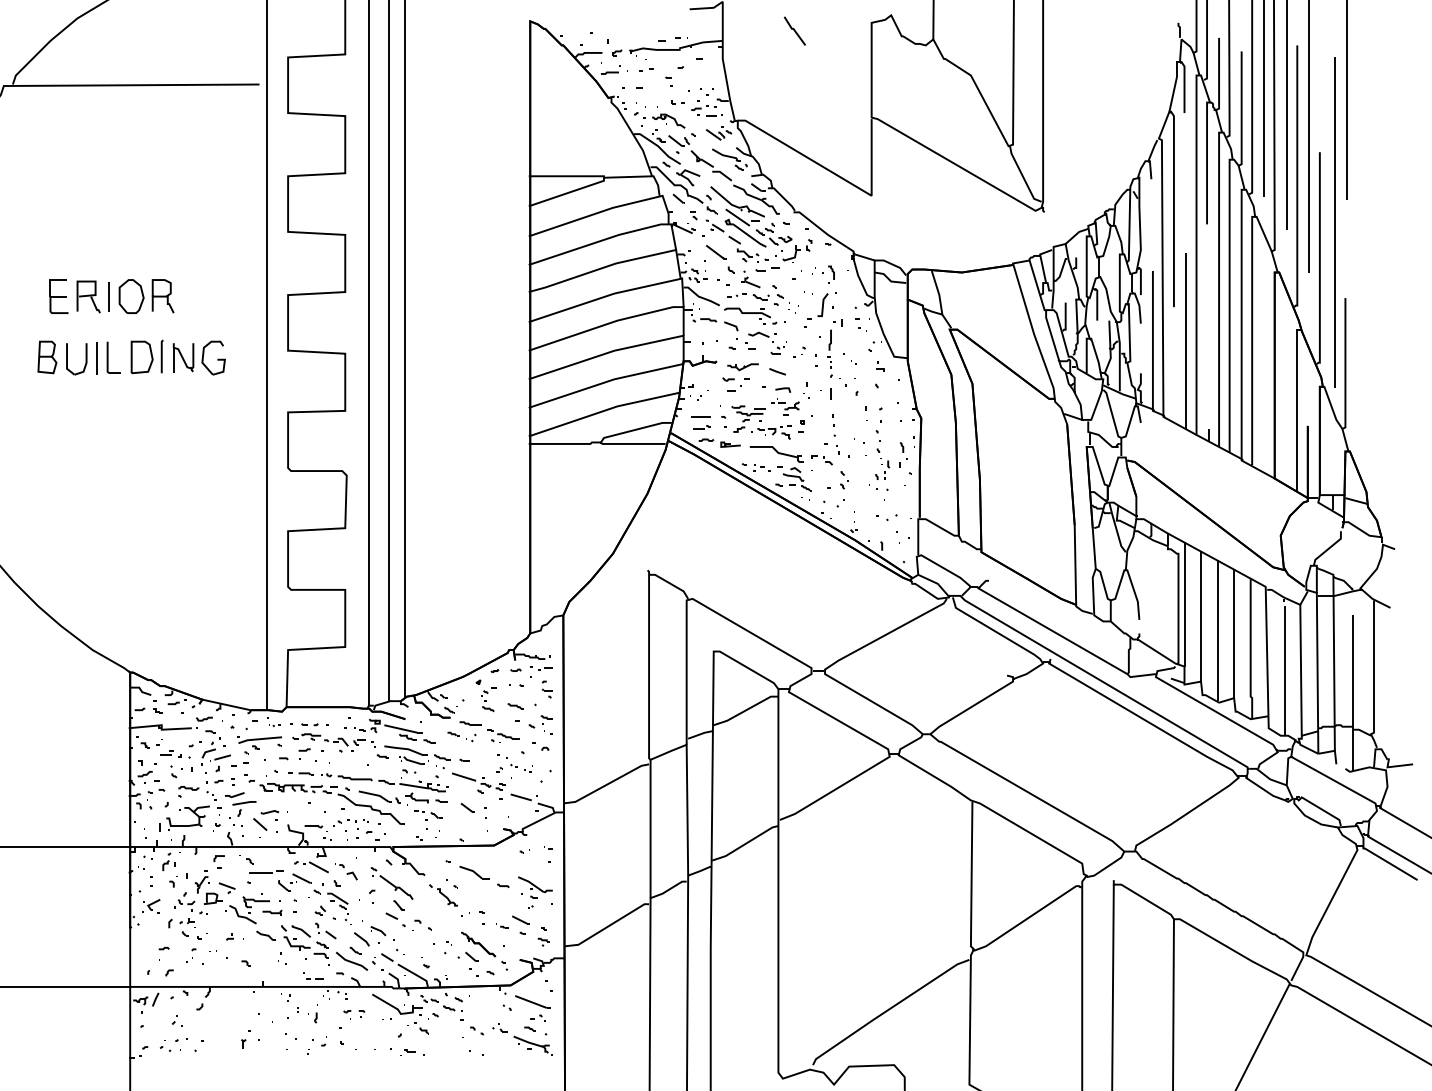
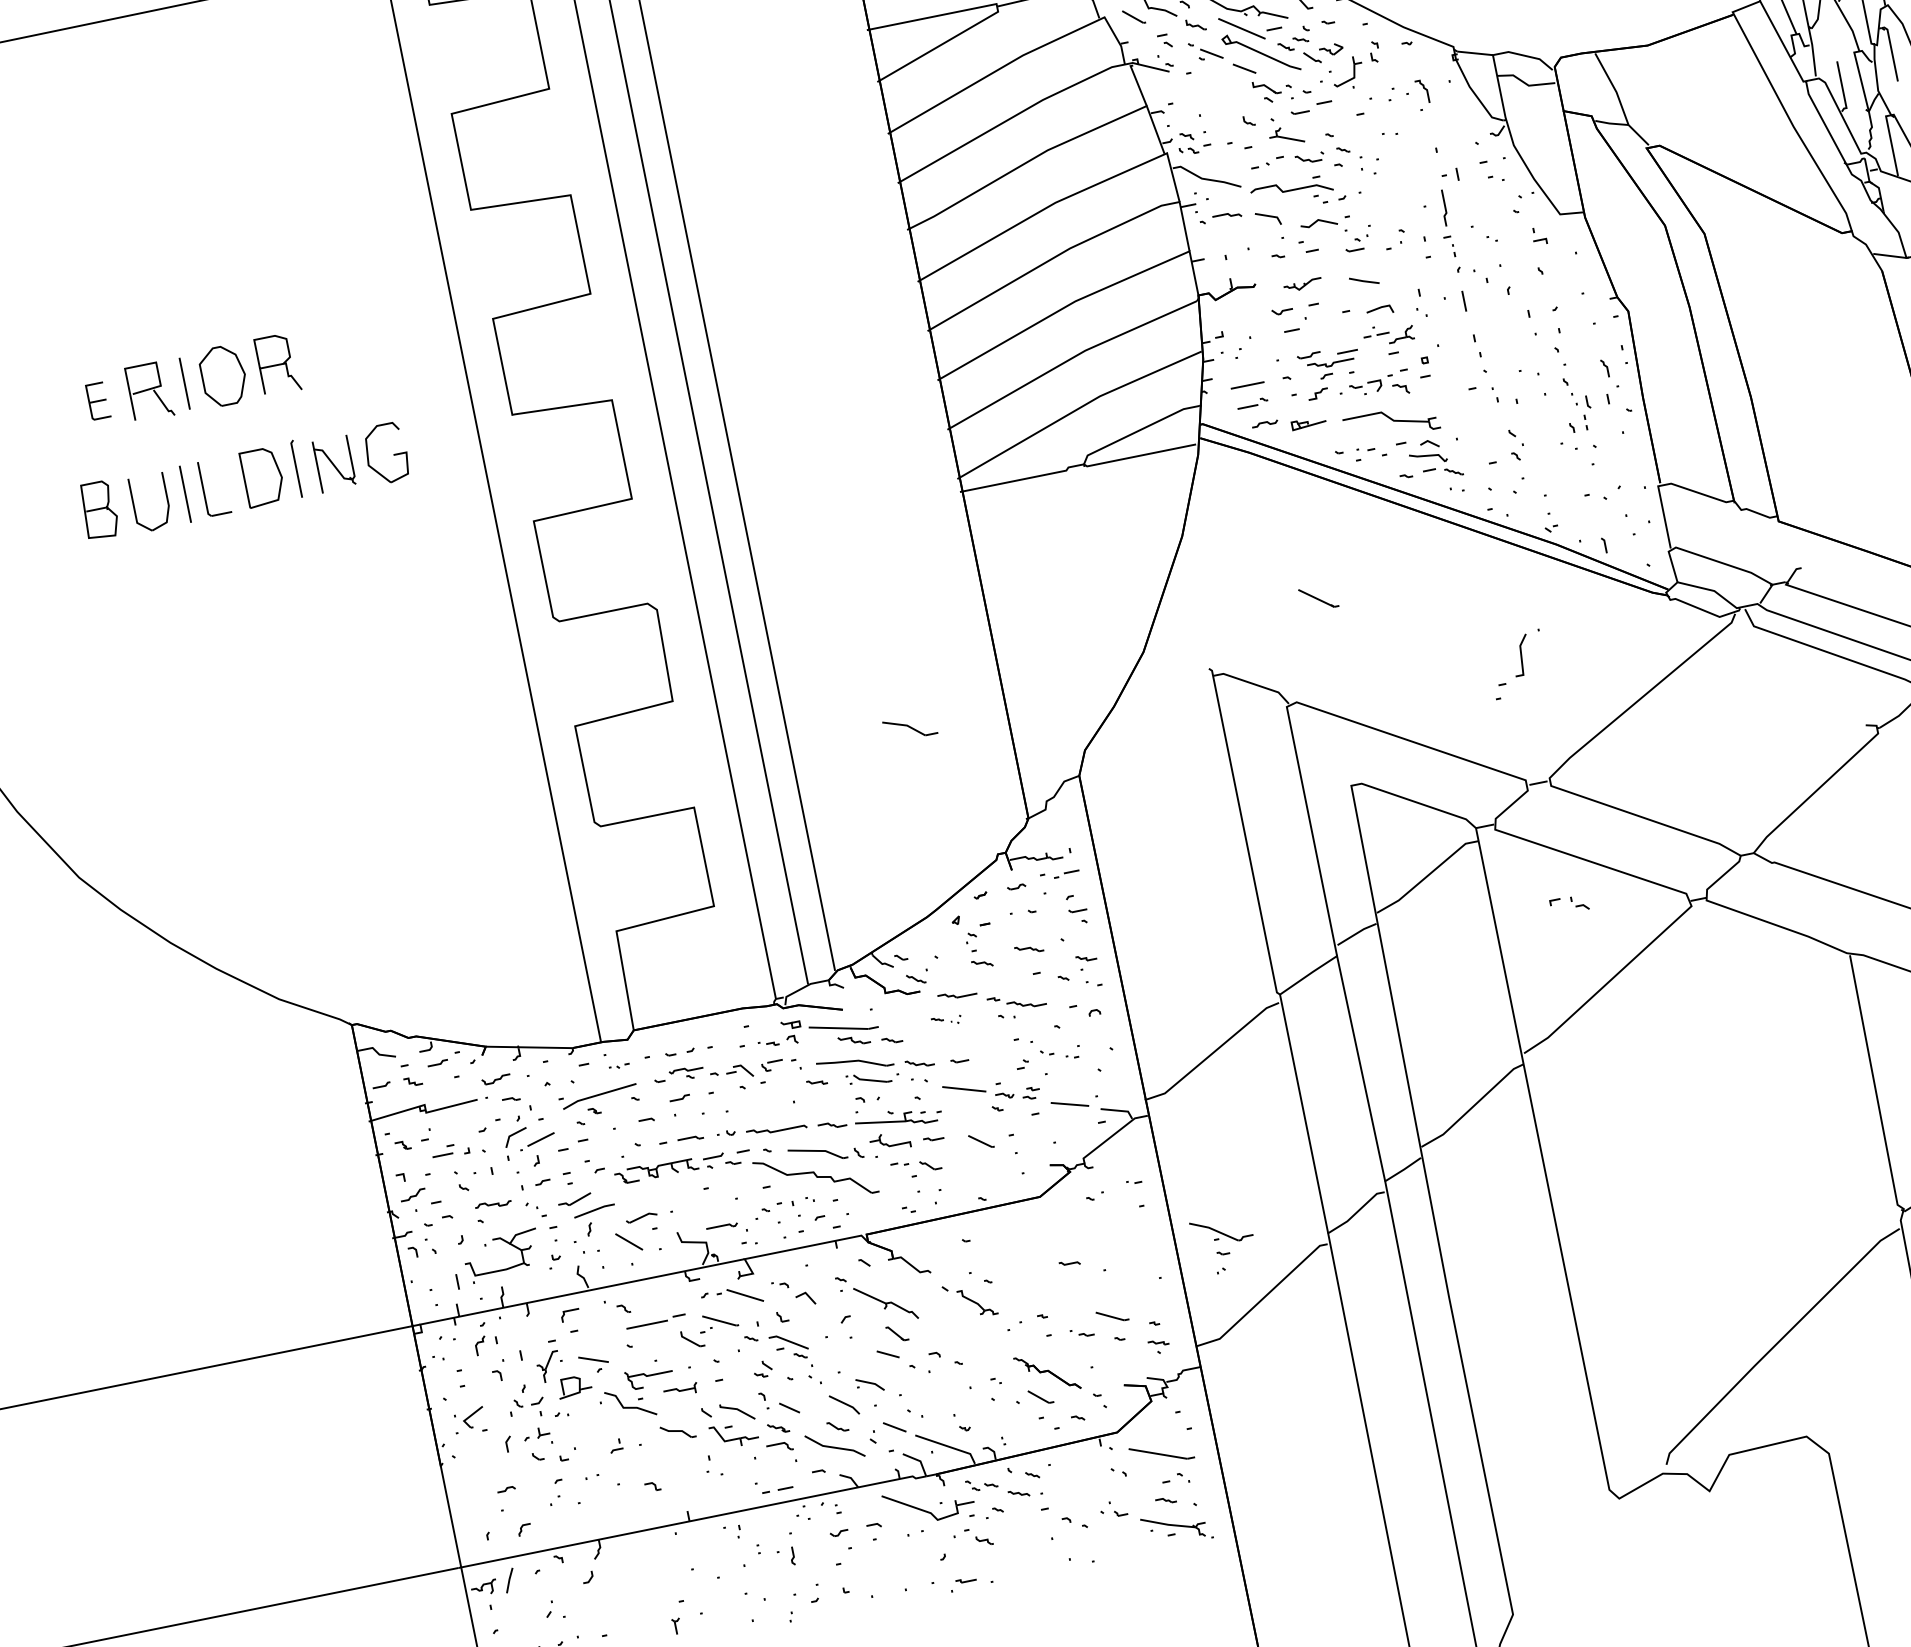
line: (716, 252) -> (1318, 598), moved
part: (58, 296) -> (97, 401), size x0.6
part: (820, 309) -> (1518, 664), moved
part: (742, 367) -> (1302, 285), size x0.7
part: (821, 460) -> (1568, 905), moved
part: (461, 736) -> (945, 1020), size x0.6
part: (474, 872) -> (910, 727), moved
part: (535, 892) -> (1224, 1244), moved
part: (354, 1014) -> (857, 1536), size x1.4

